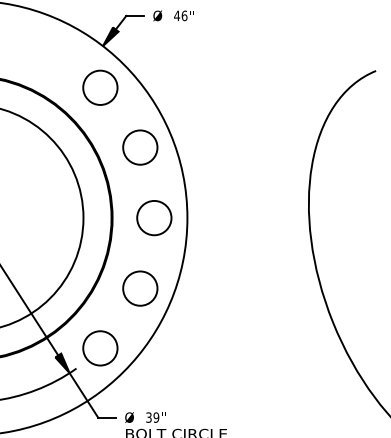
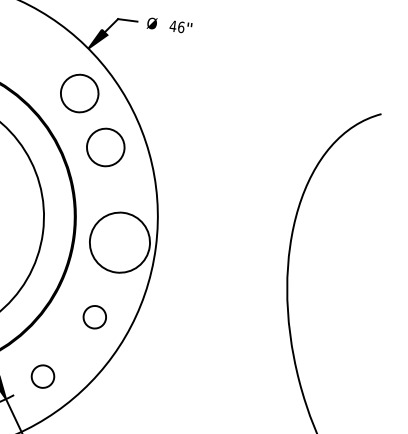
circle: (140, 147) -> (105, 147), moved
circle: (154, 217) -> (120, 242), size x1.6
circle: (140, 288) -> (94, 317), size x0.6
circle: (100, 348) -> (43, 376), size x0.6

